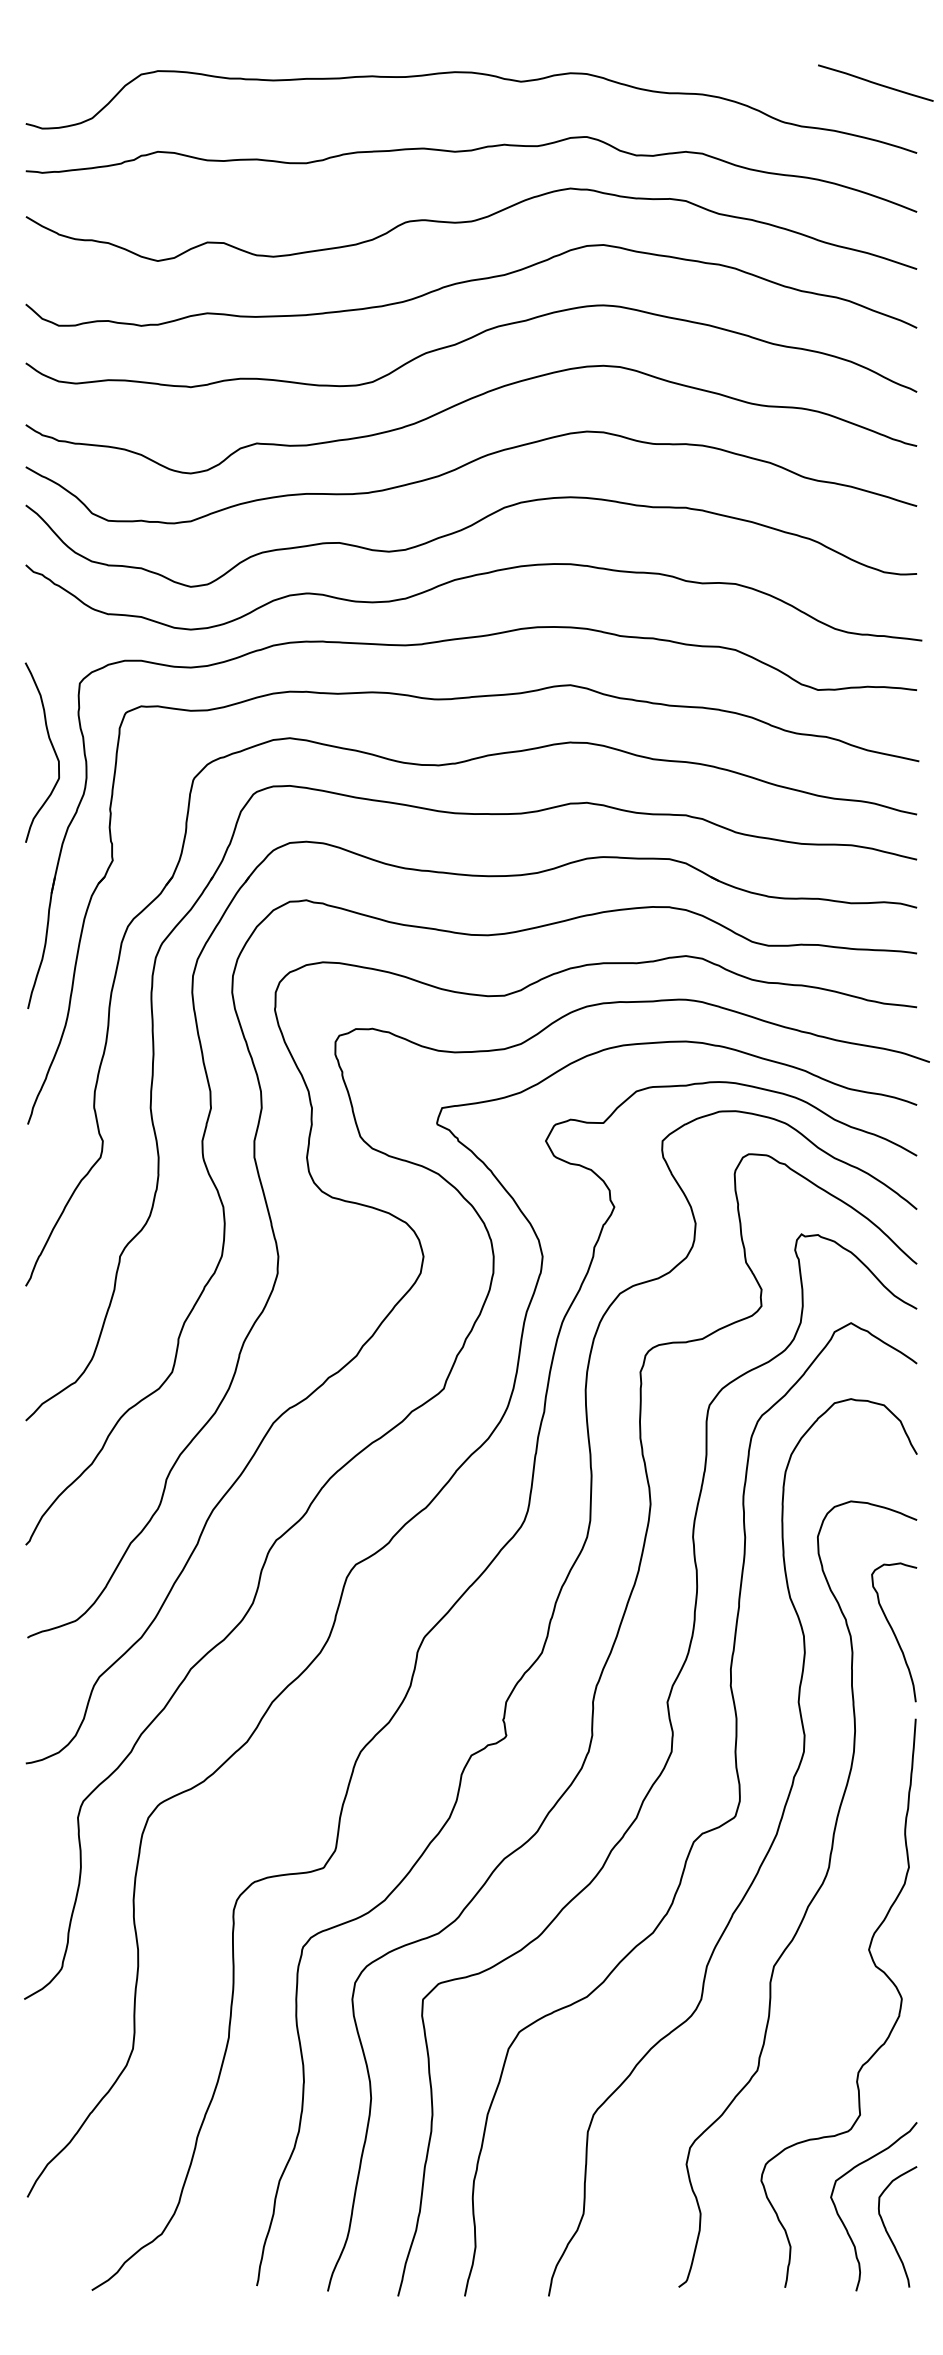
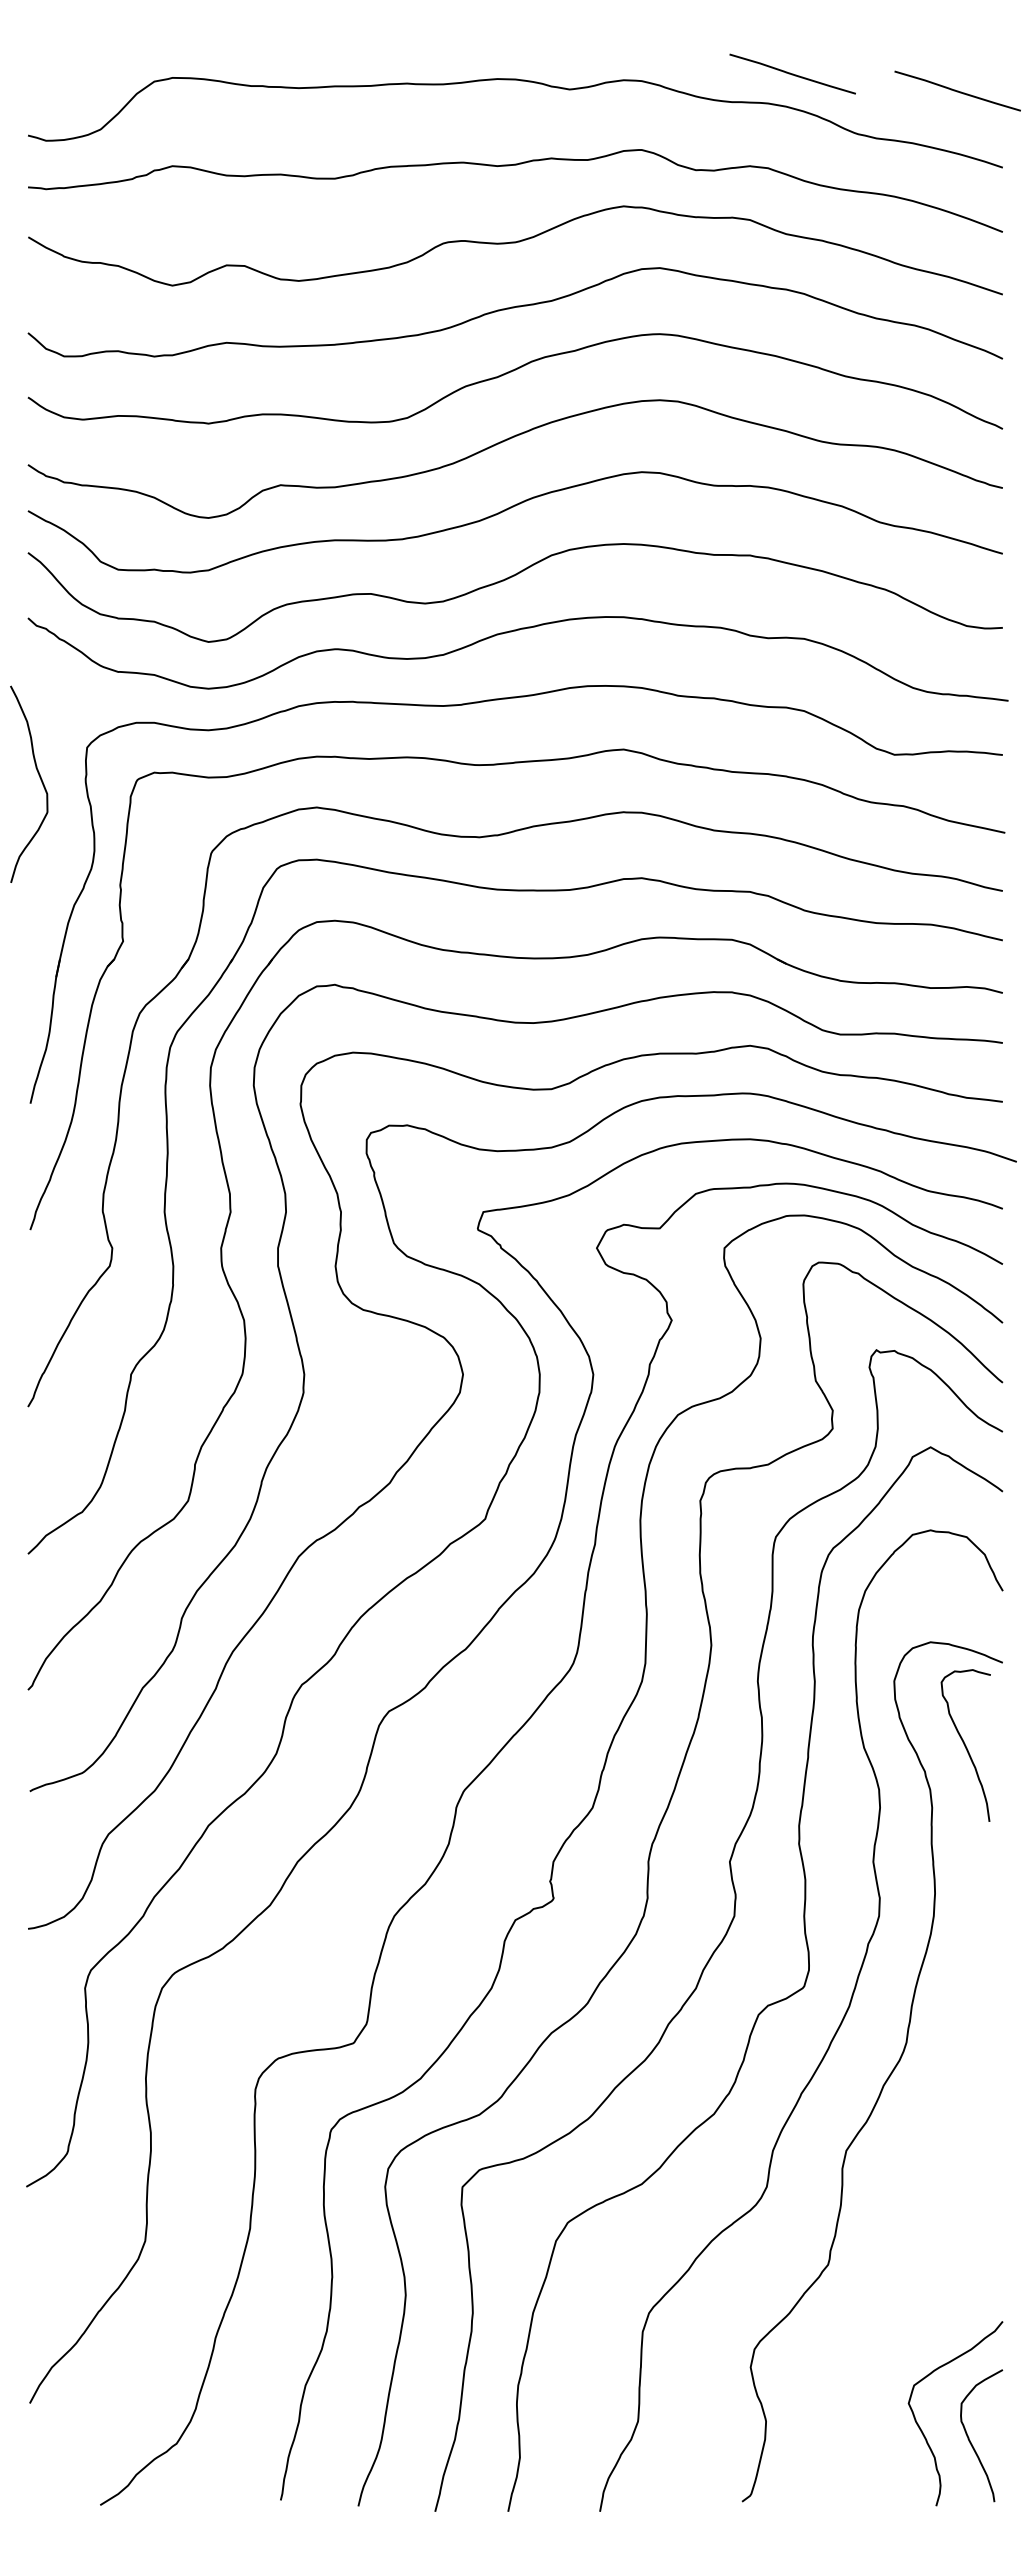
line: (724, 67) -> (792, 73), added
curve: (52, 749) -> (40, 780), moved
curve: (893, 1632) -> (965, 1745), moved
curve: (874, 1966) -> (956, 2150), removed

